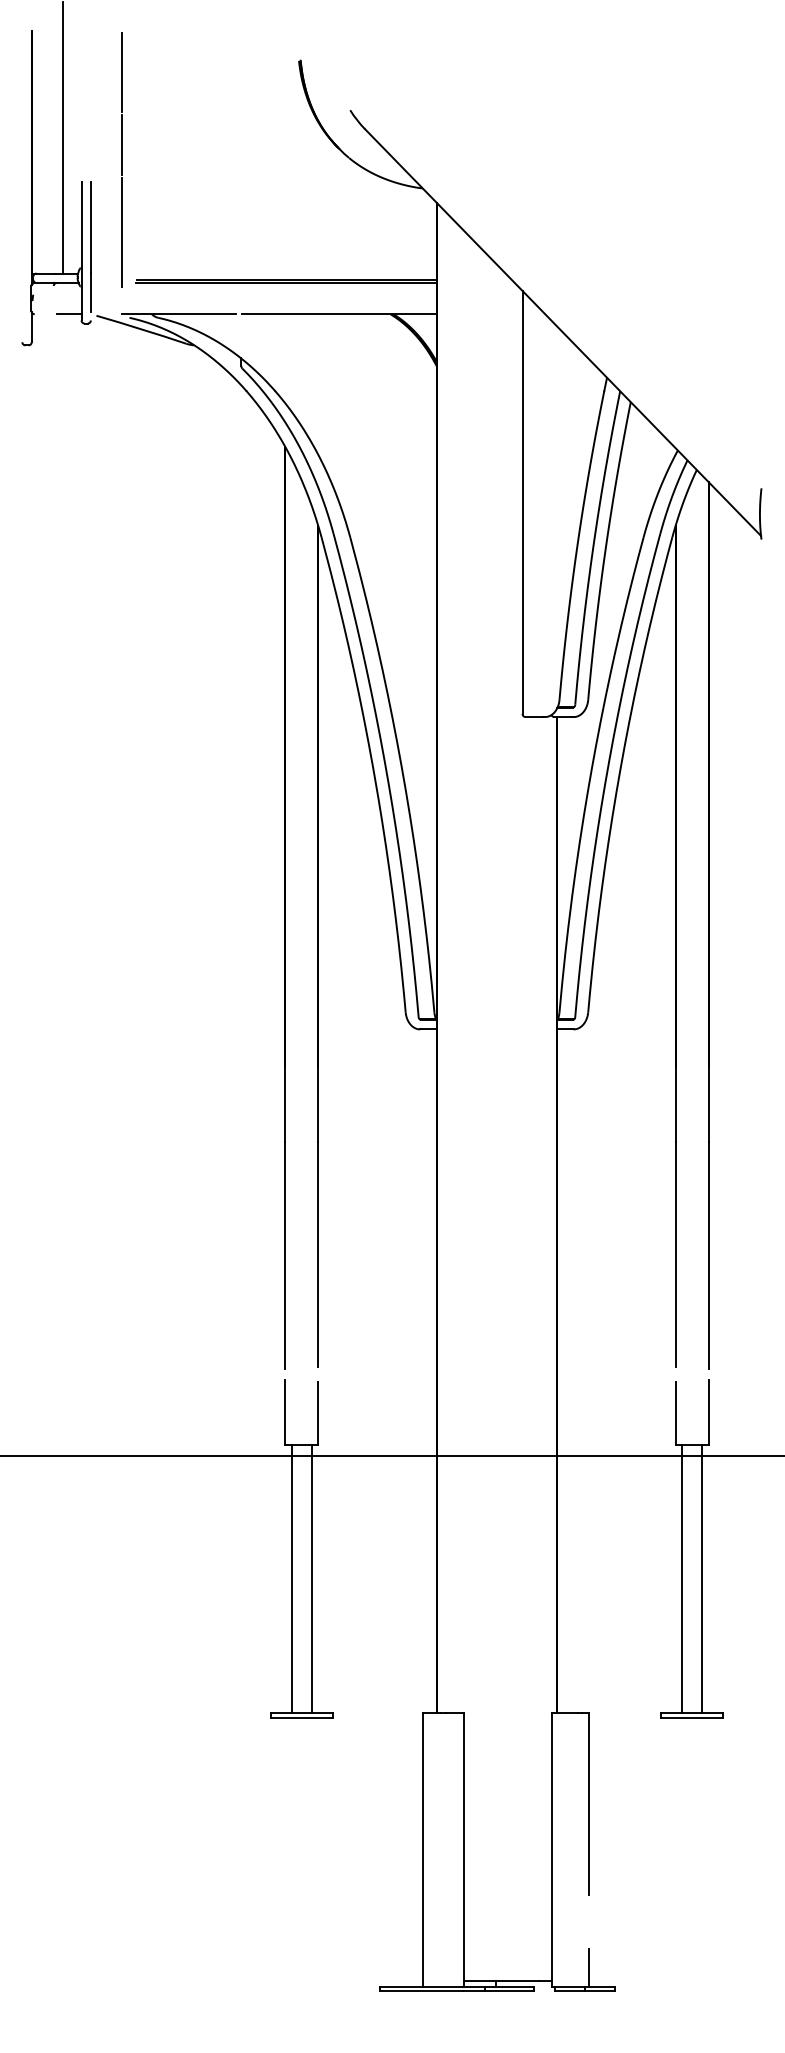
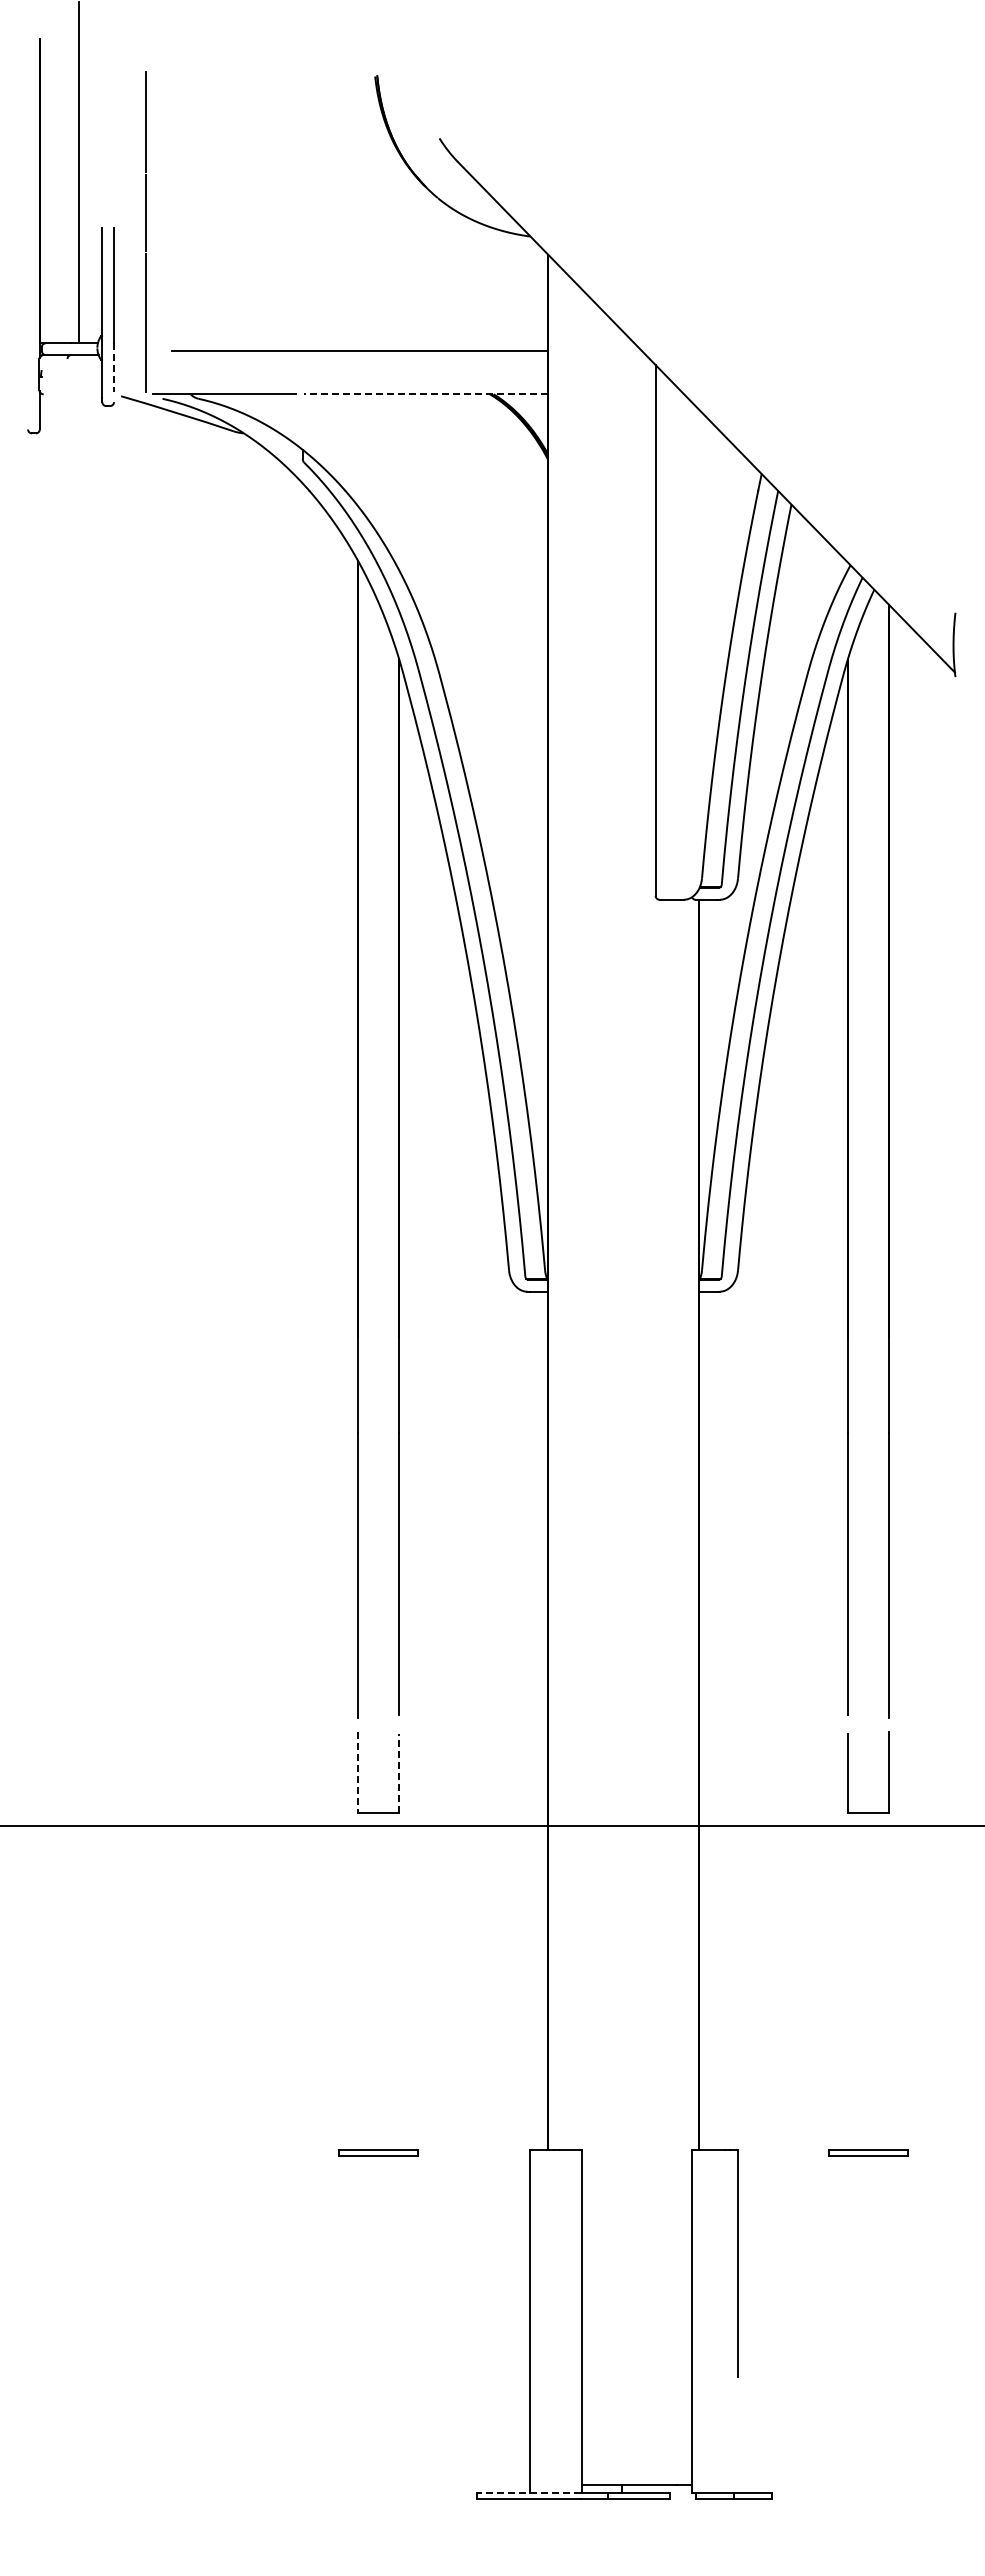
line: (121, 159) -> (145, 231), moved
line: (286, 283) -> (359, 355), removed
line: (91, 292) -> (114, 367), solid -> dashed
line: (68, 314) -> (86, 394), removed
line: (339, 314) -> (425, 394), solid -> dashed
line: (284, 1412) -> (357, 1772), solid -> dashed
line: (318, 1412) -> (399, 1772), solid -> dashed
line: (292, 1578) -> (366, 1980), removed
line: (311, 1578) -> (390, 1980), removed
line: (682, 1578) -> (856, 1980), removed
line: (701, 1578) -> (880, 1980), removed
line: (588, 1967) -> (738, 2468), removed
line: (421, 1986) -> (528, 2492), solid -> dashed

